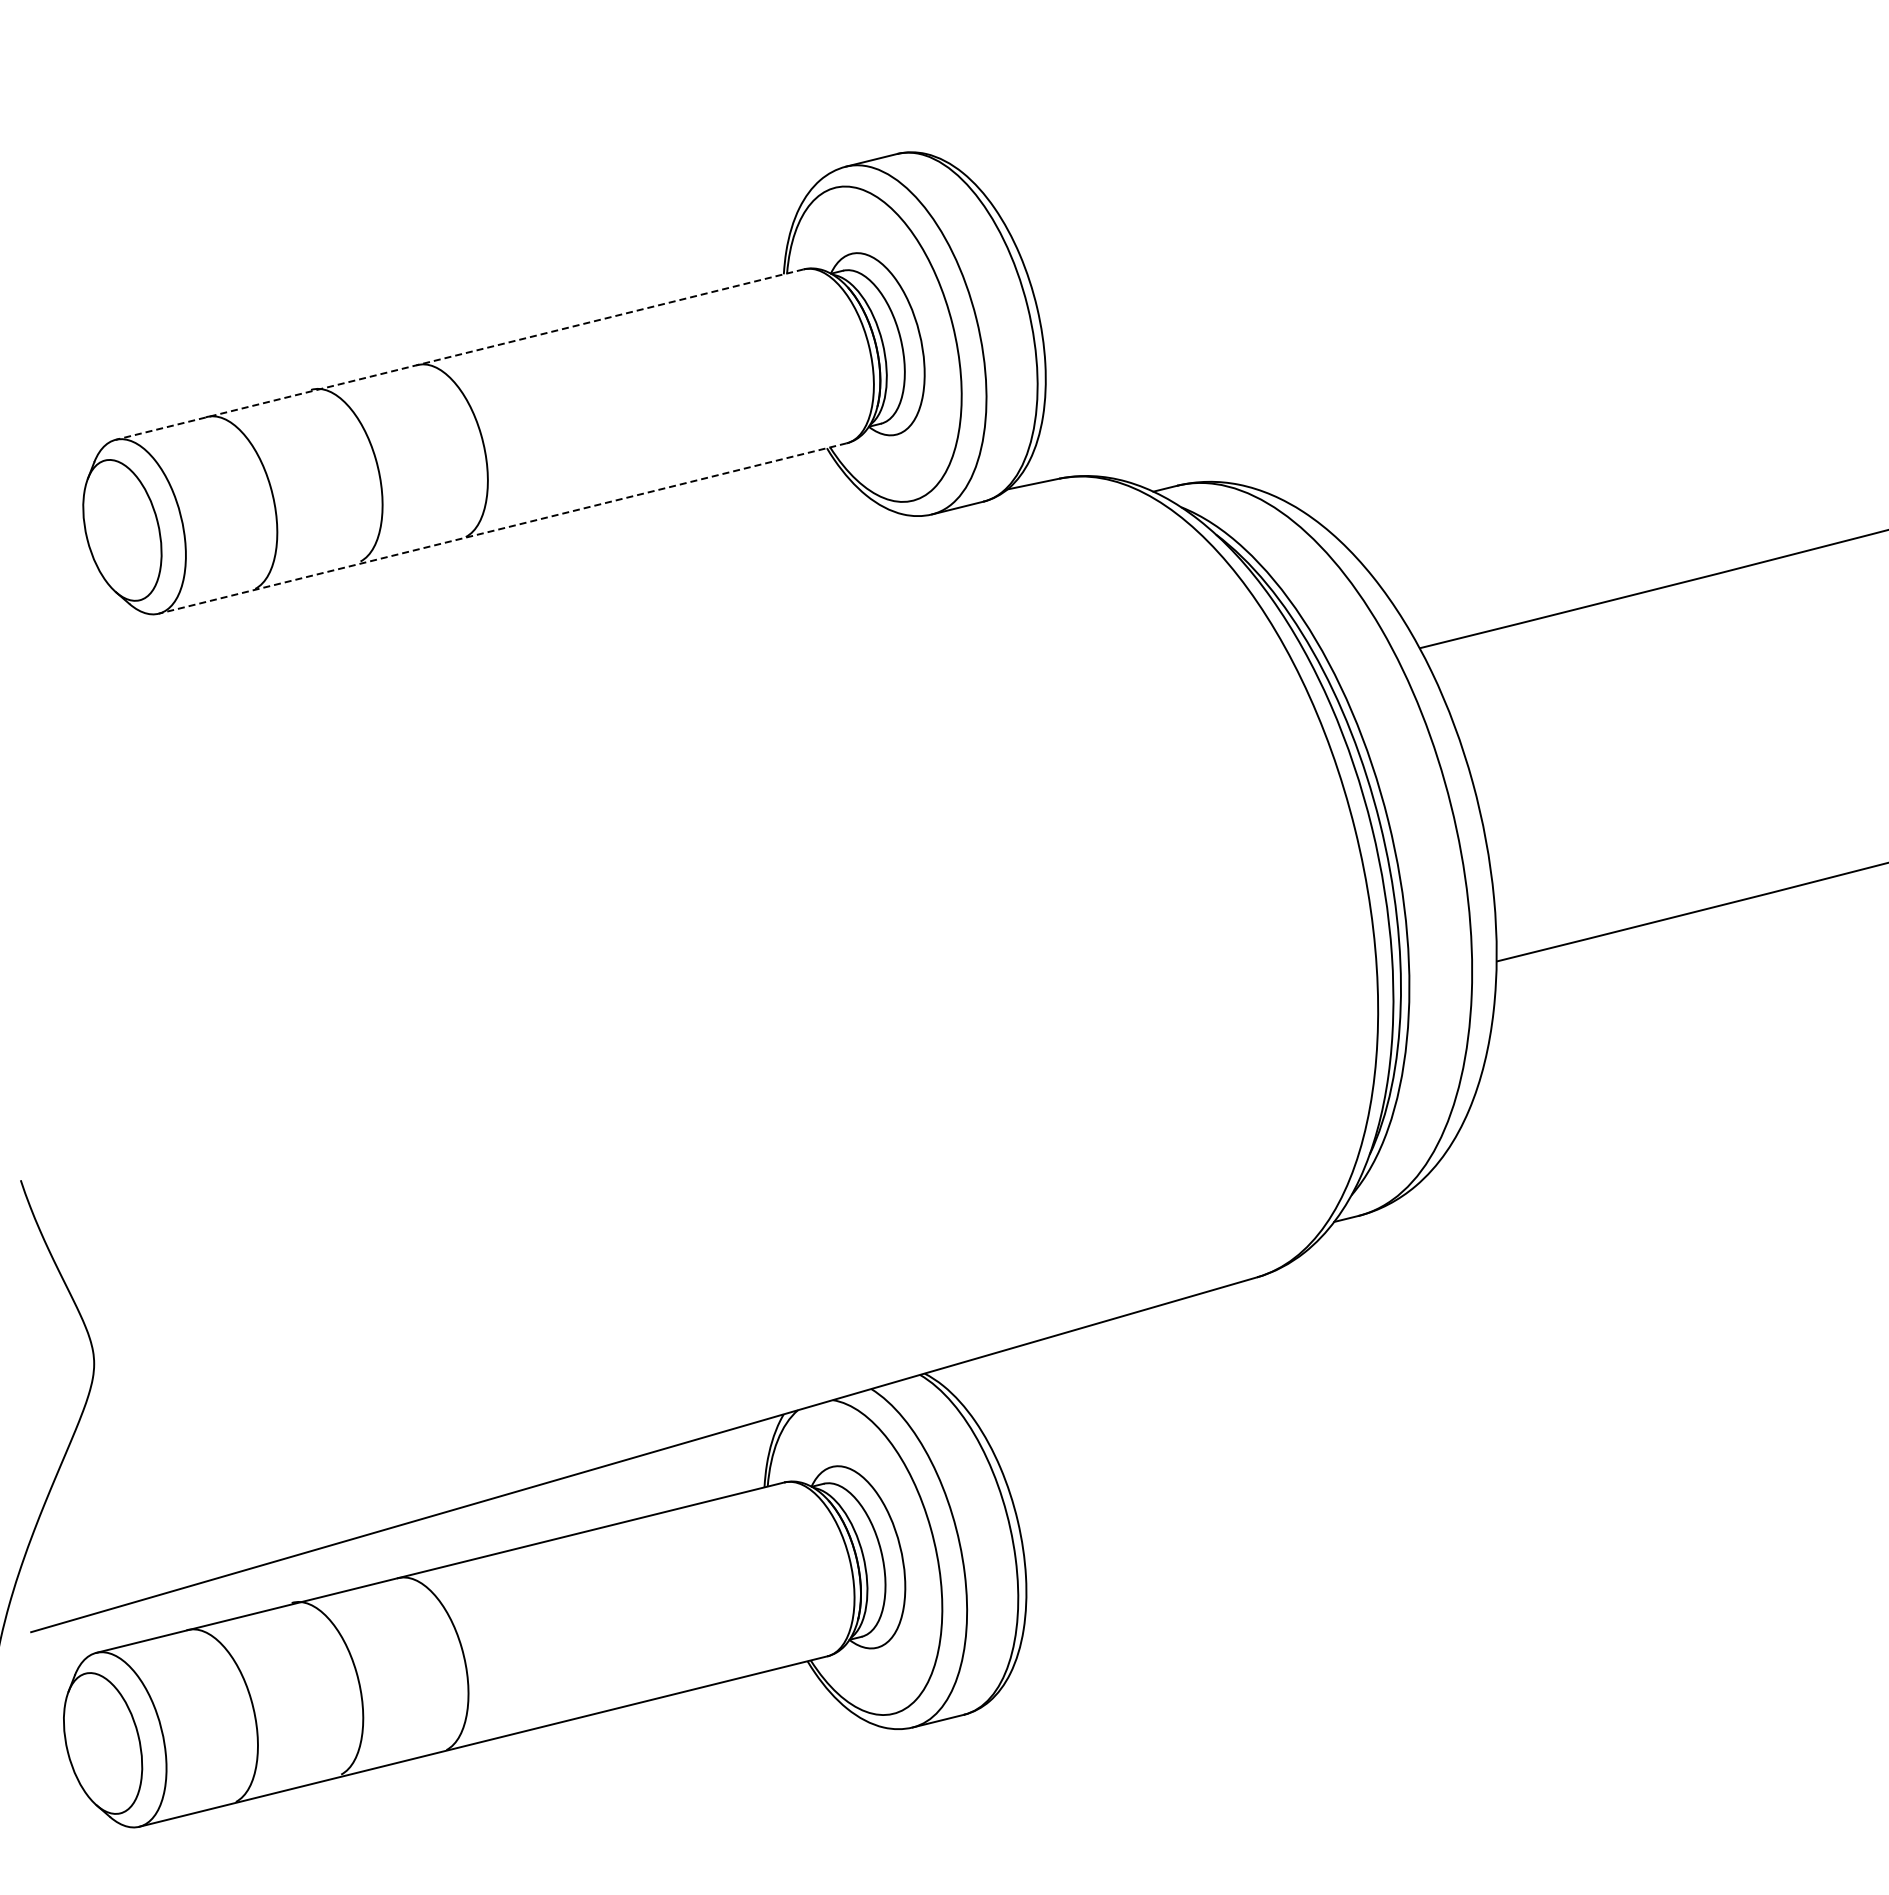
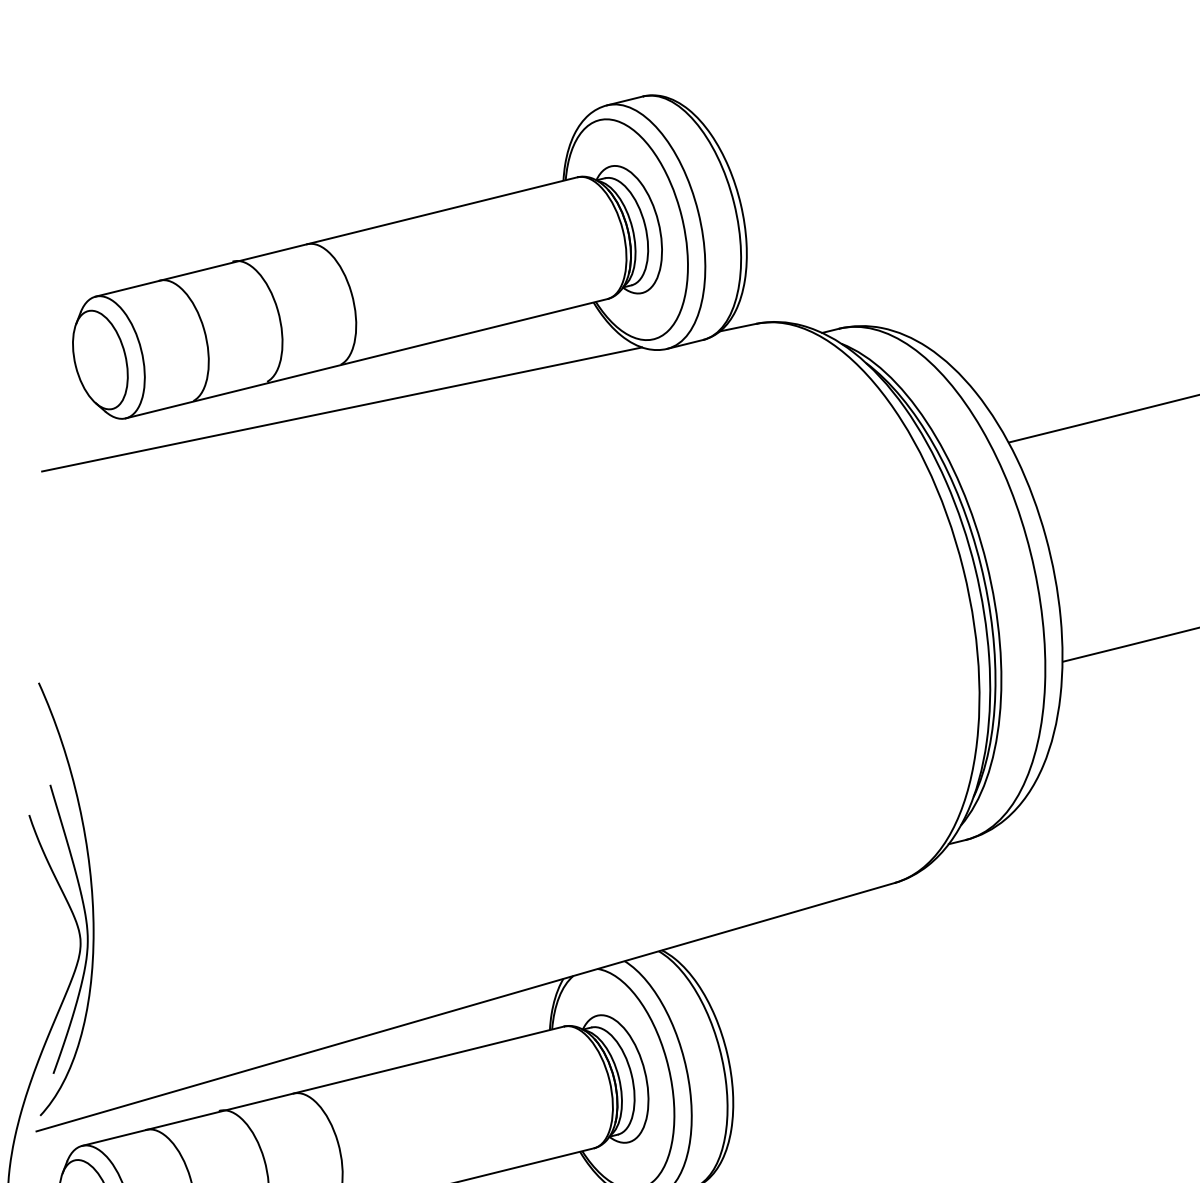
line: (459, 354) -> (336, 236), dashed -> solid
line: (502, 528) -> (366, 358), dashed -> solid
line: (467, 600) -> (341, 409), added
part: (94, 1296) -> (80, 896), added

